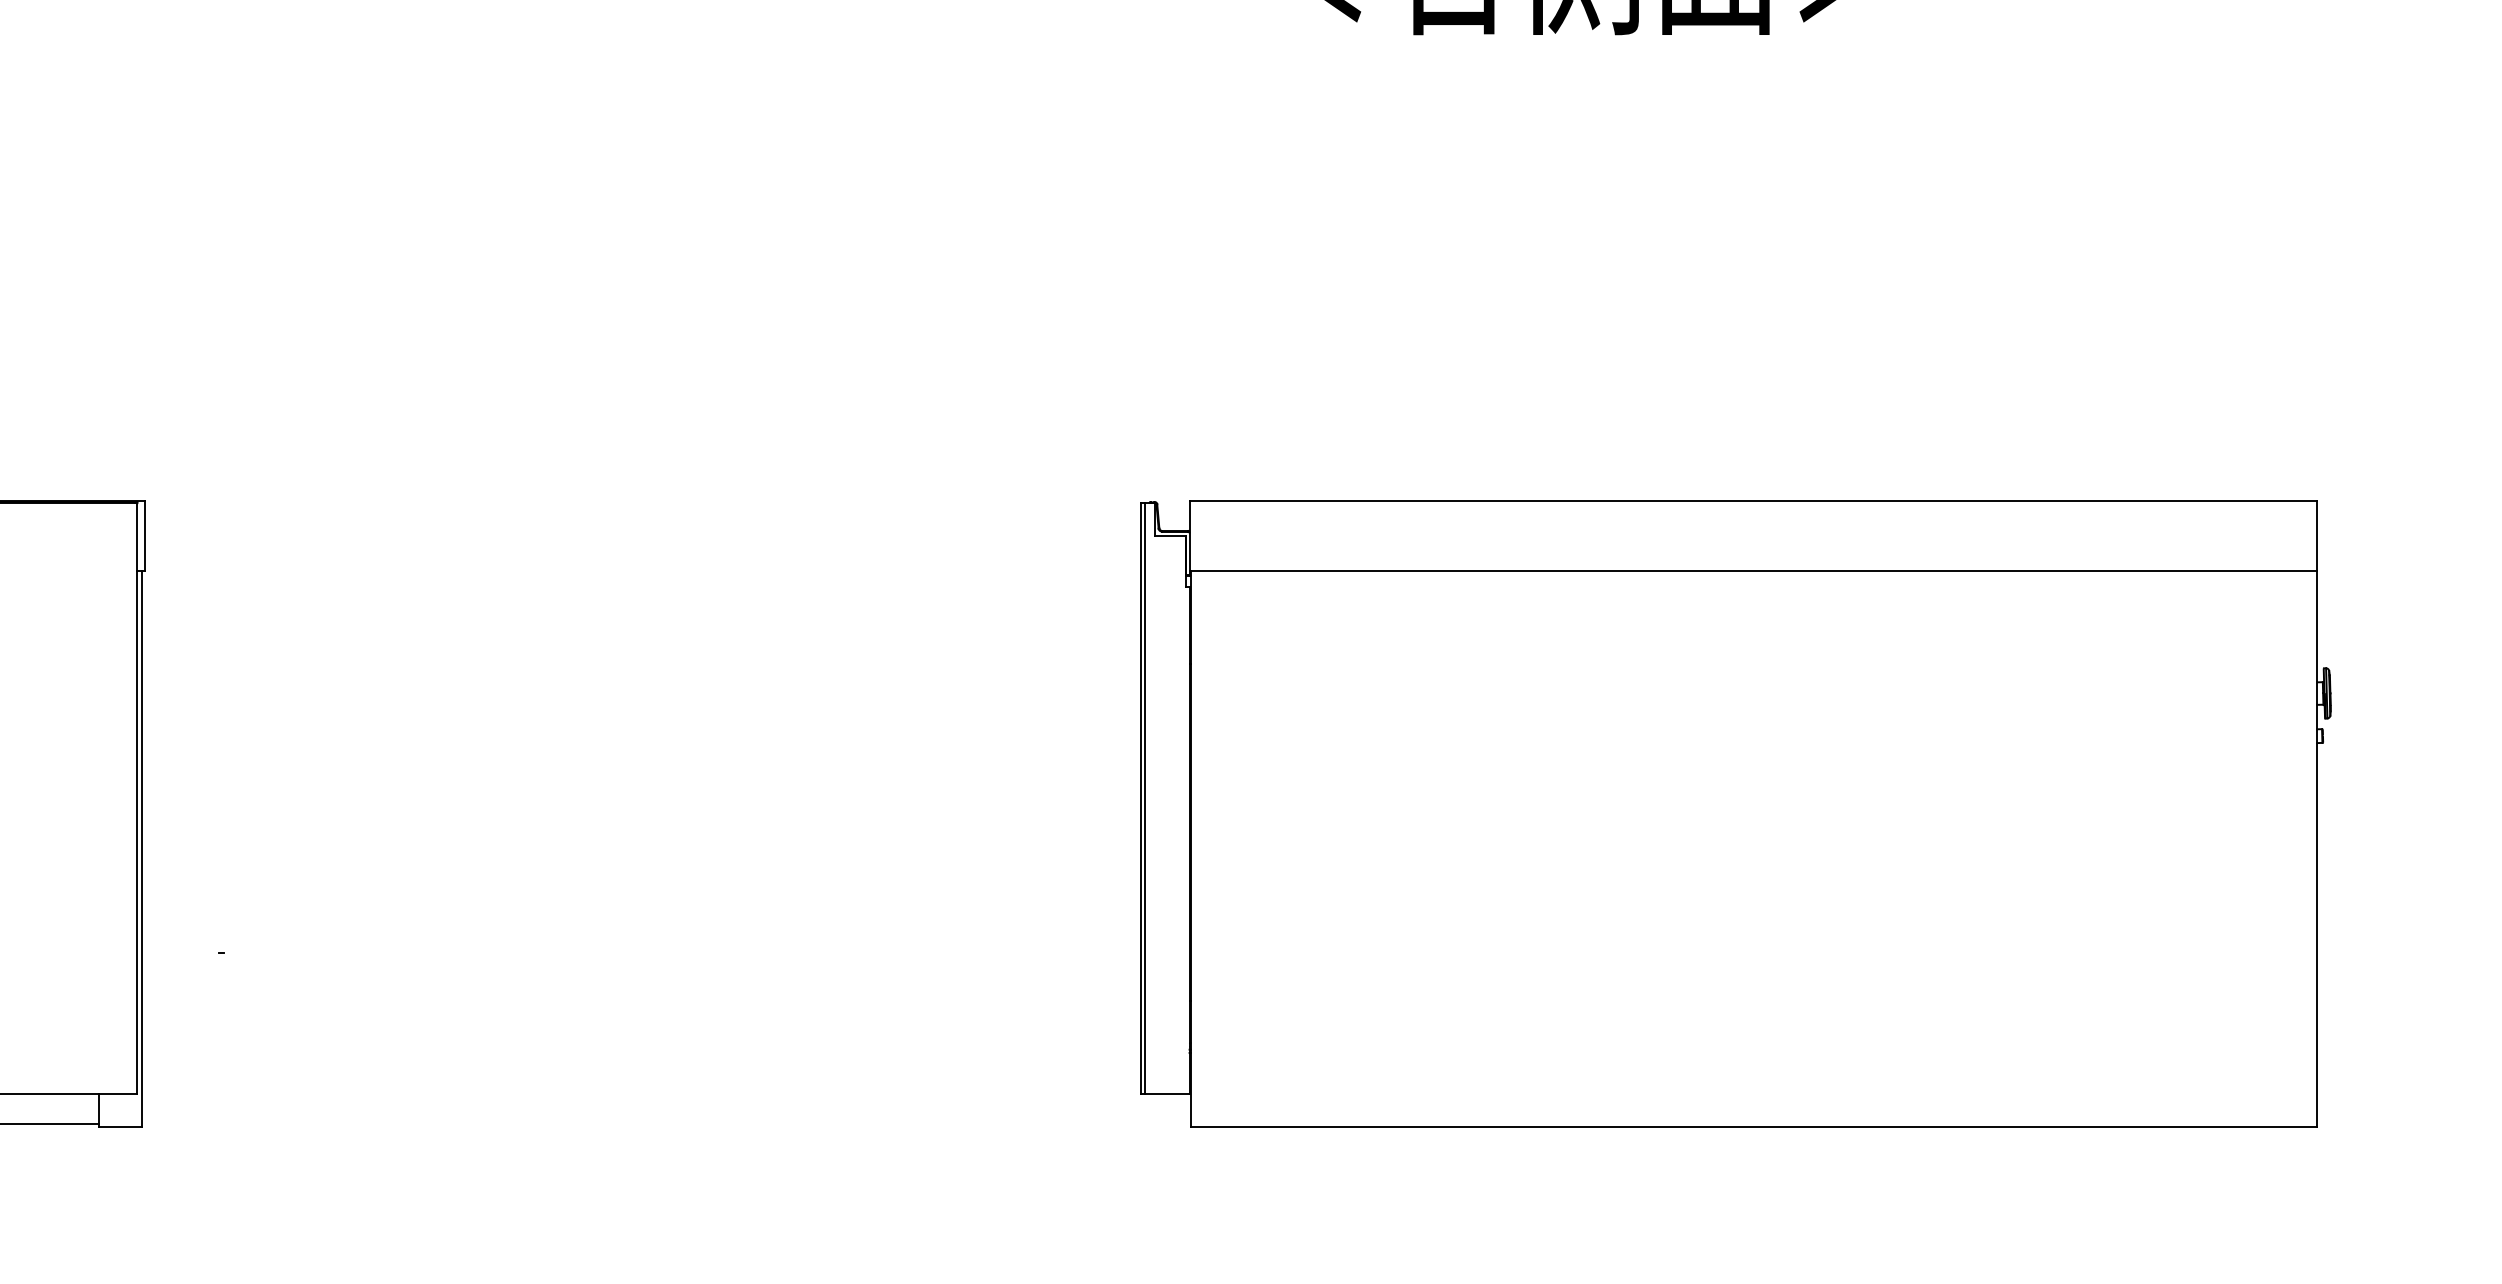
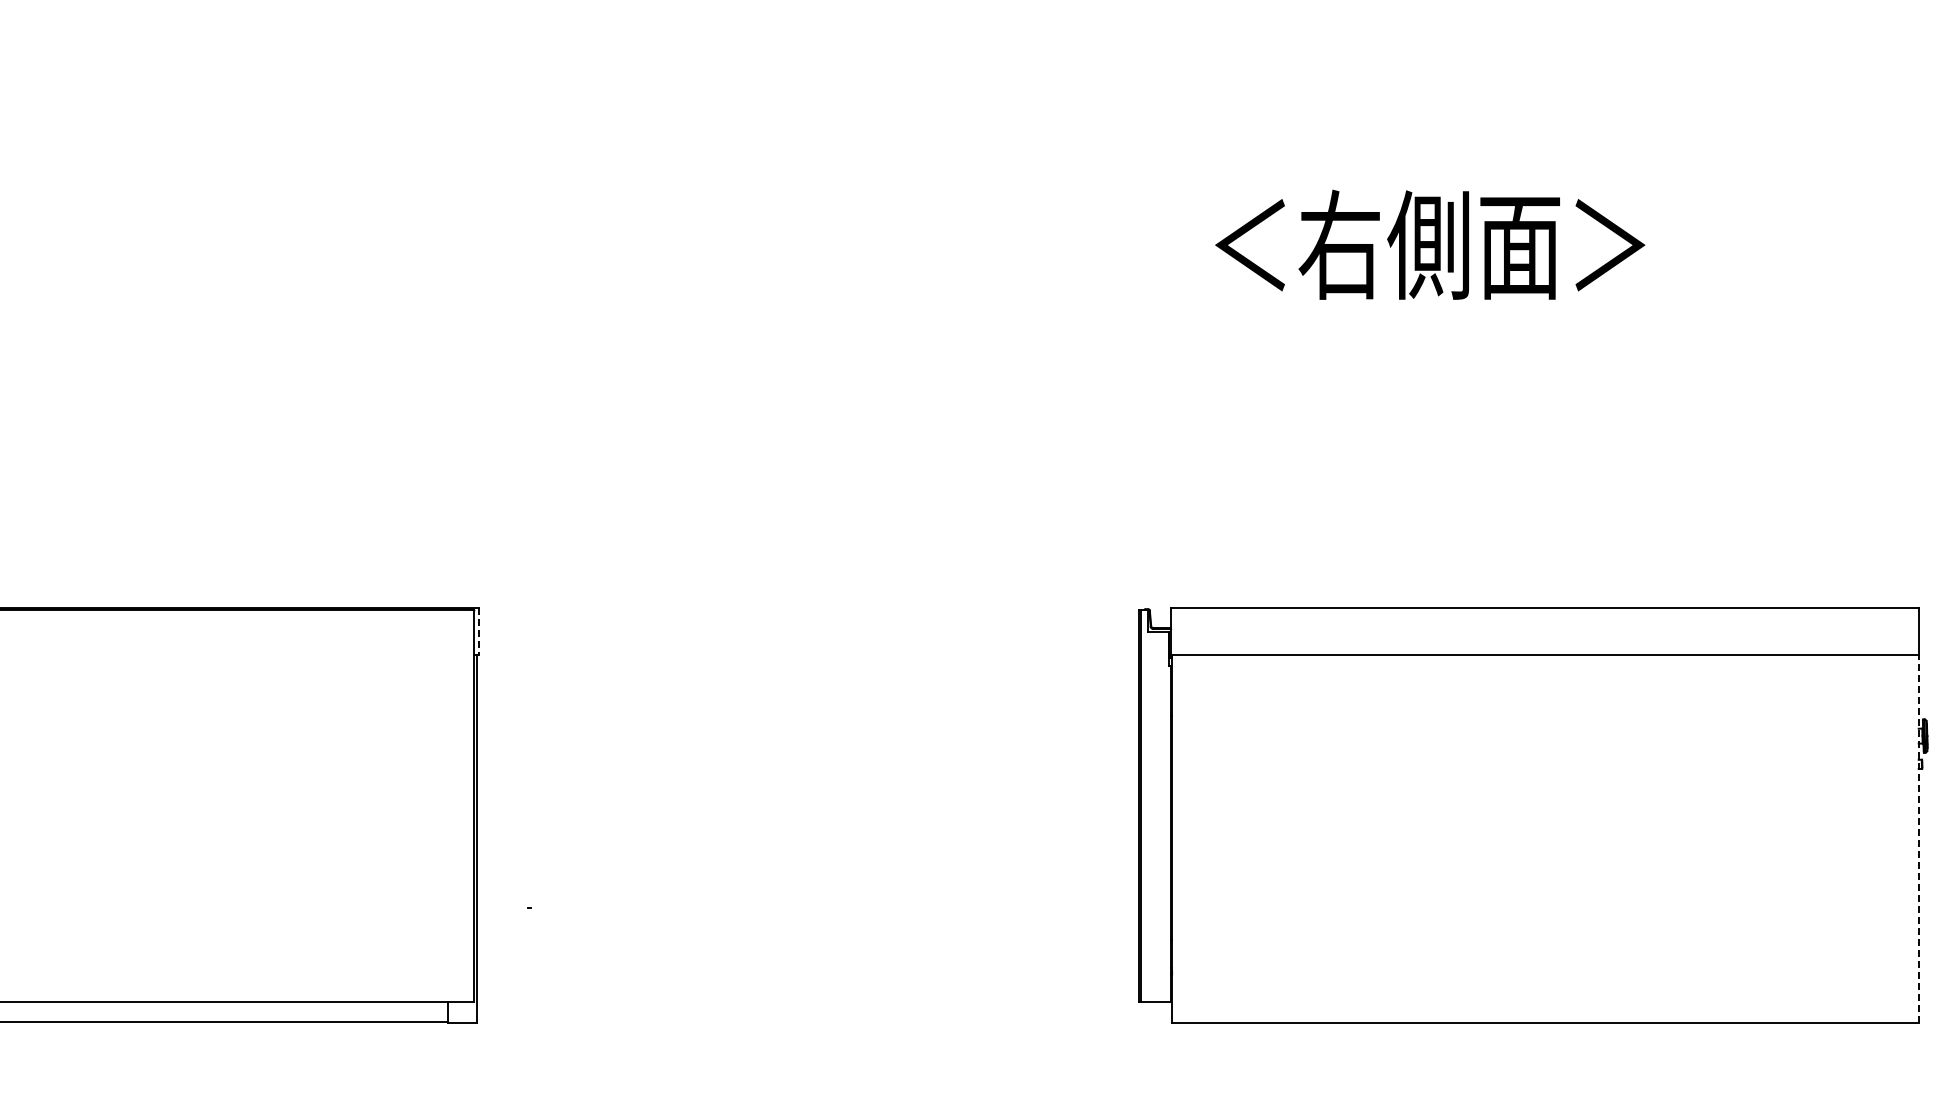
line: (145, 537) -> (479, 632), solid -> dashed
line: (2317, 847) -> (1918, 838), solid -> dashed

